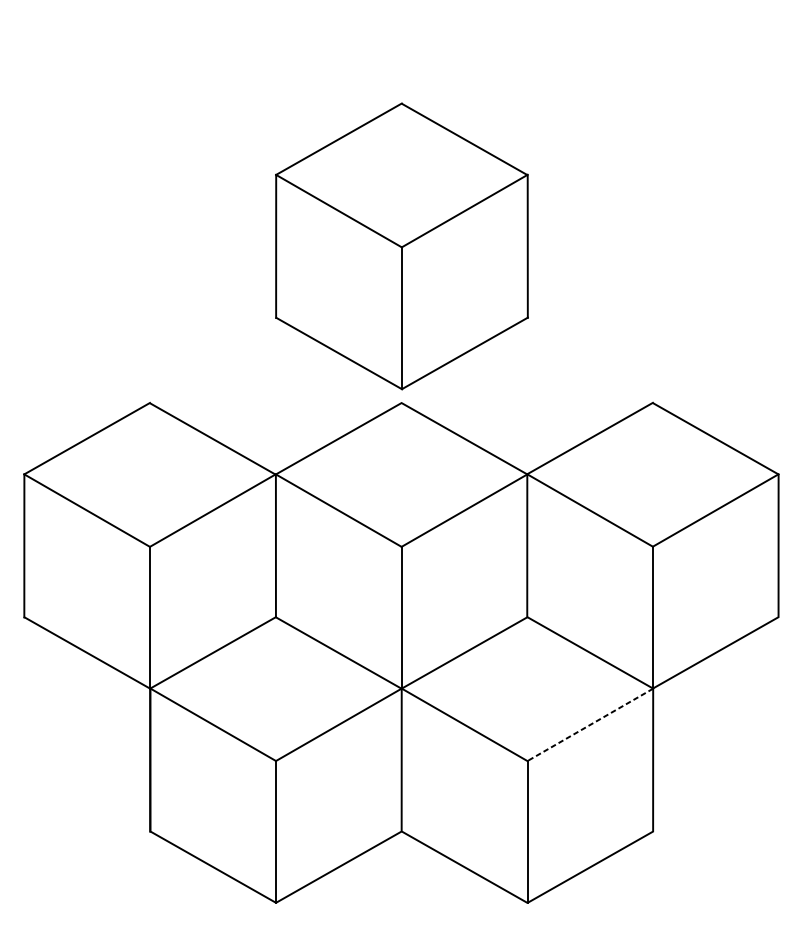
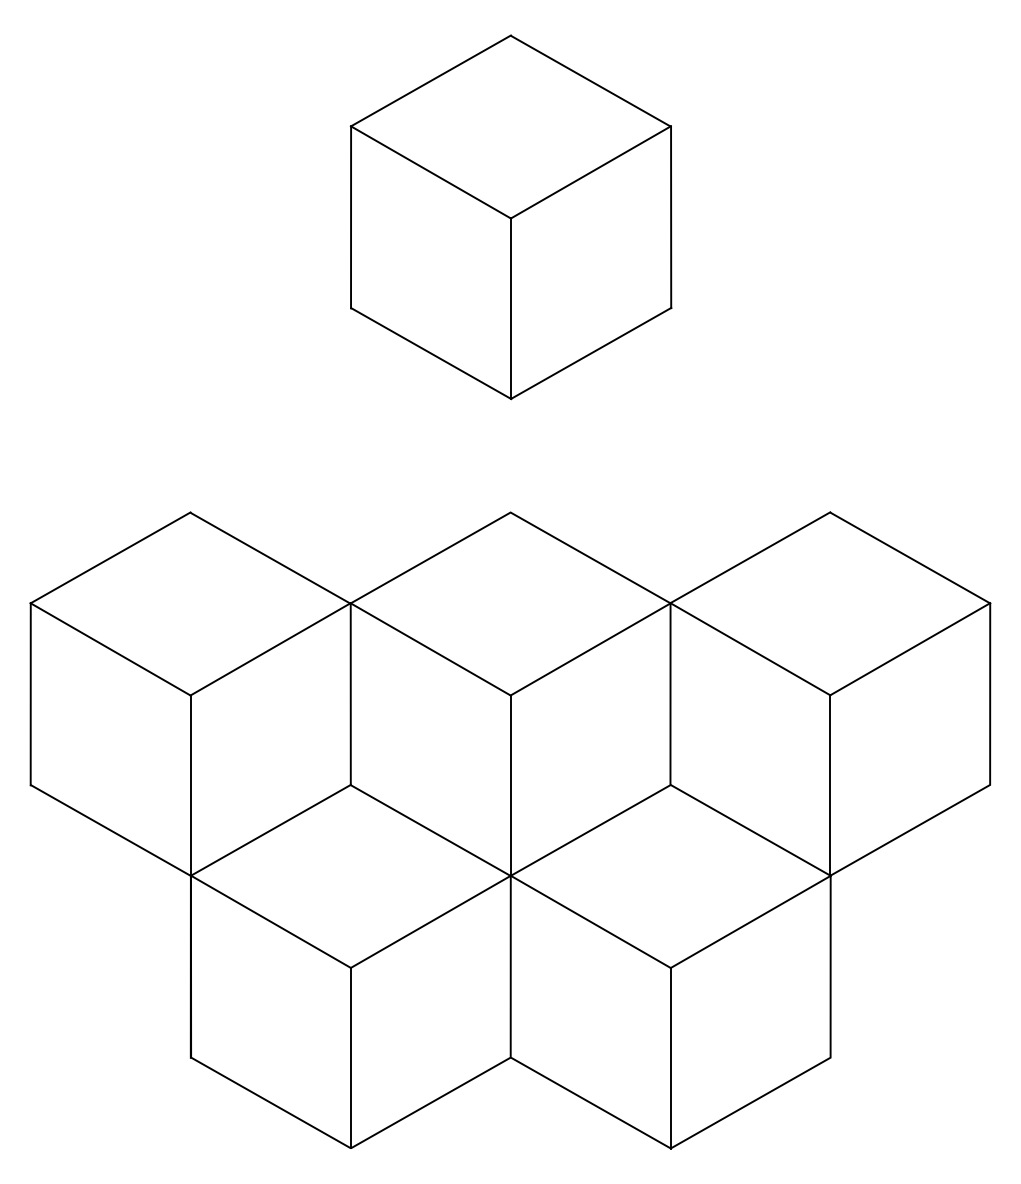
part: (401, 246) -> (510, 217), moved
line: (590, 725) -> (750, 922), dashed -> solid

